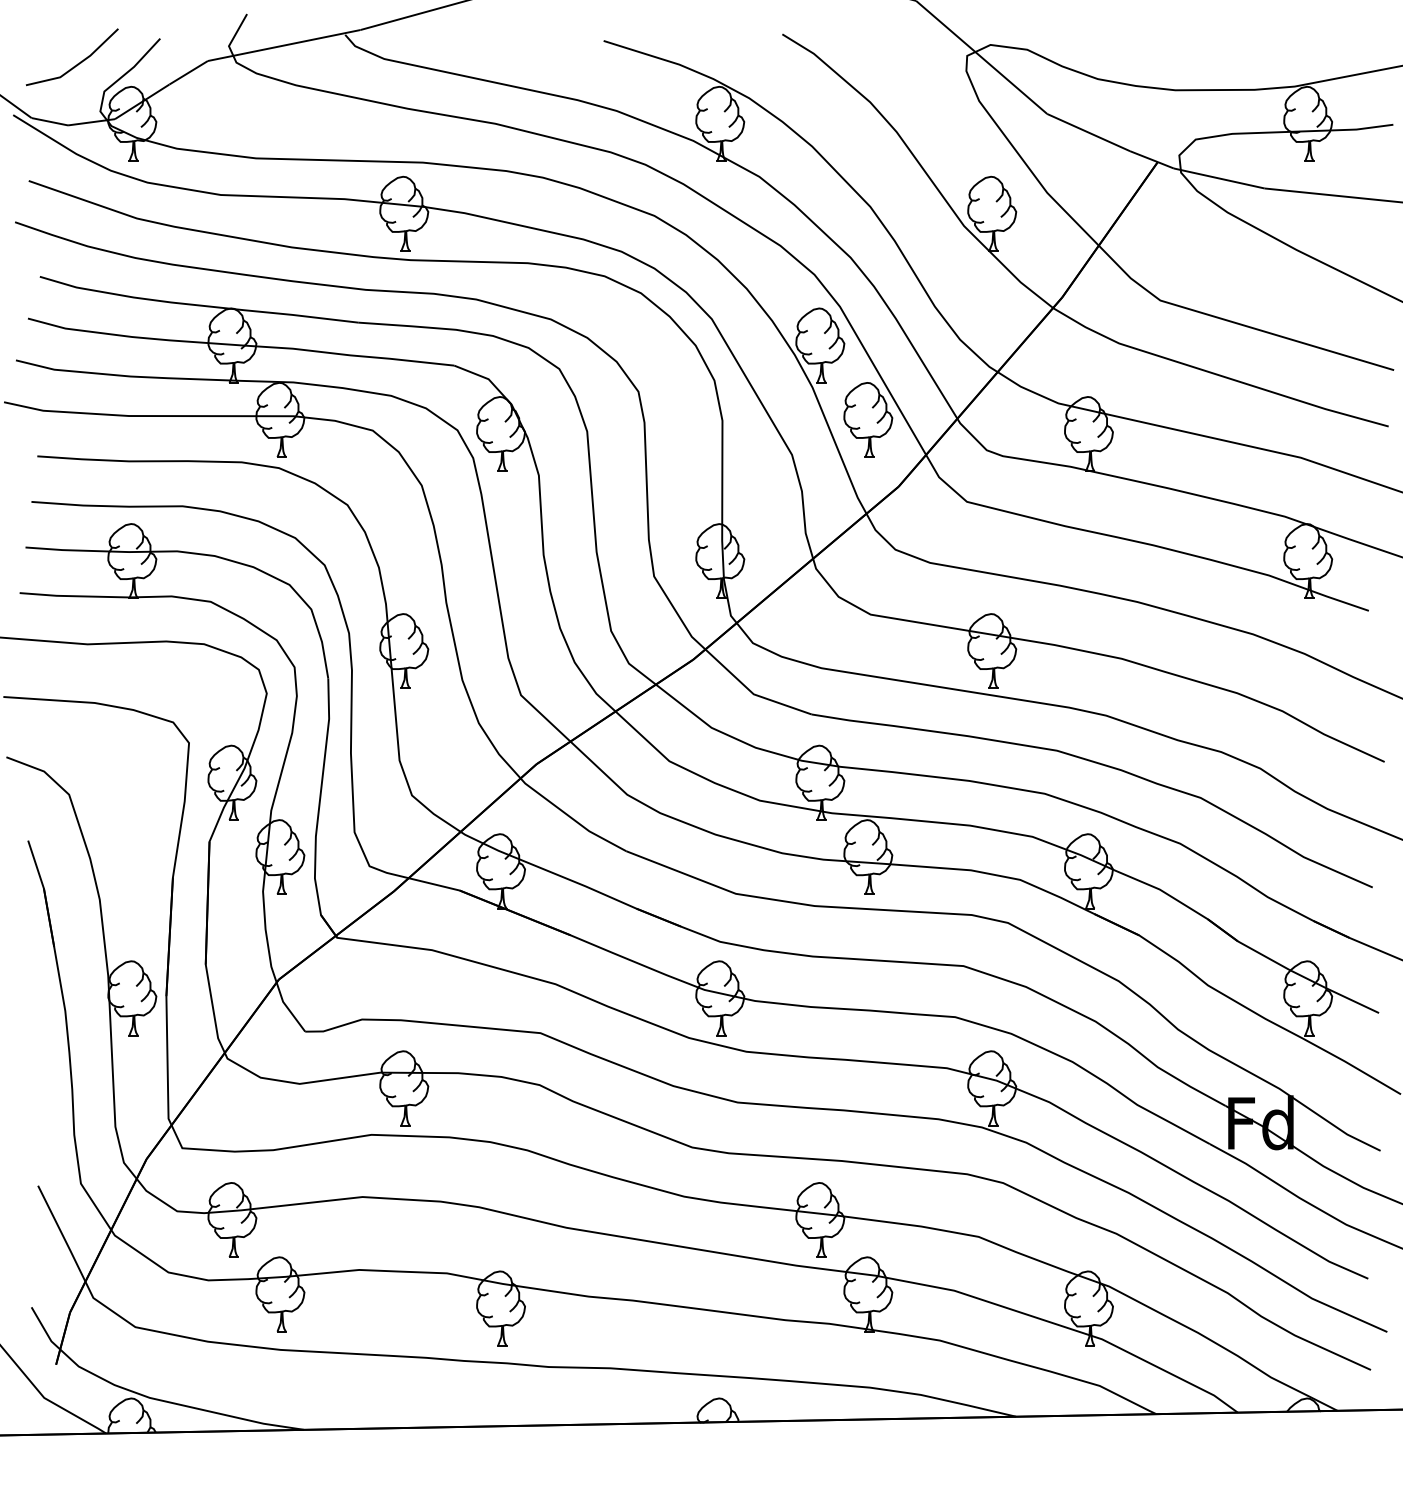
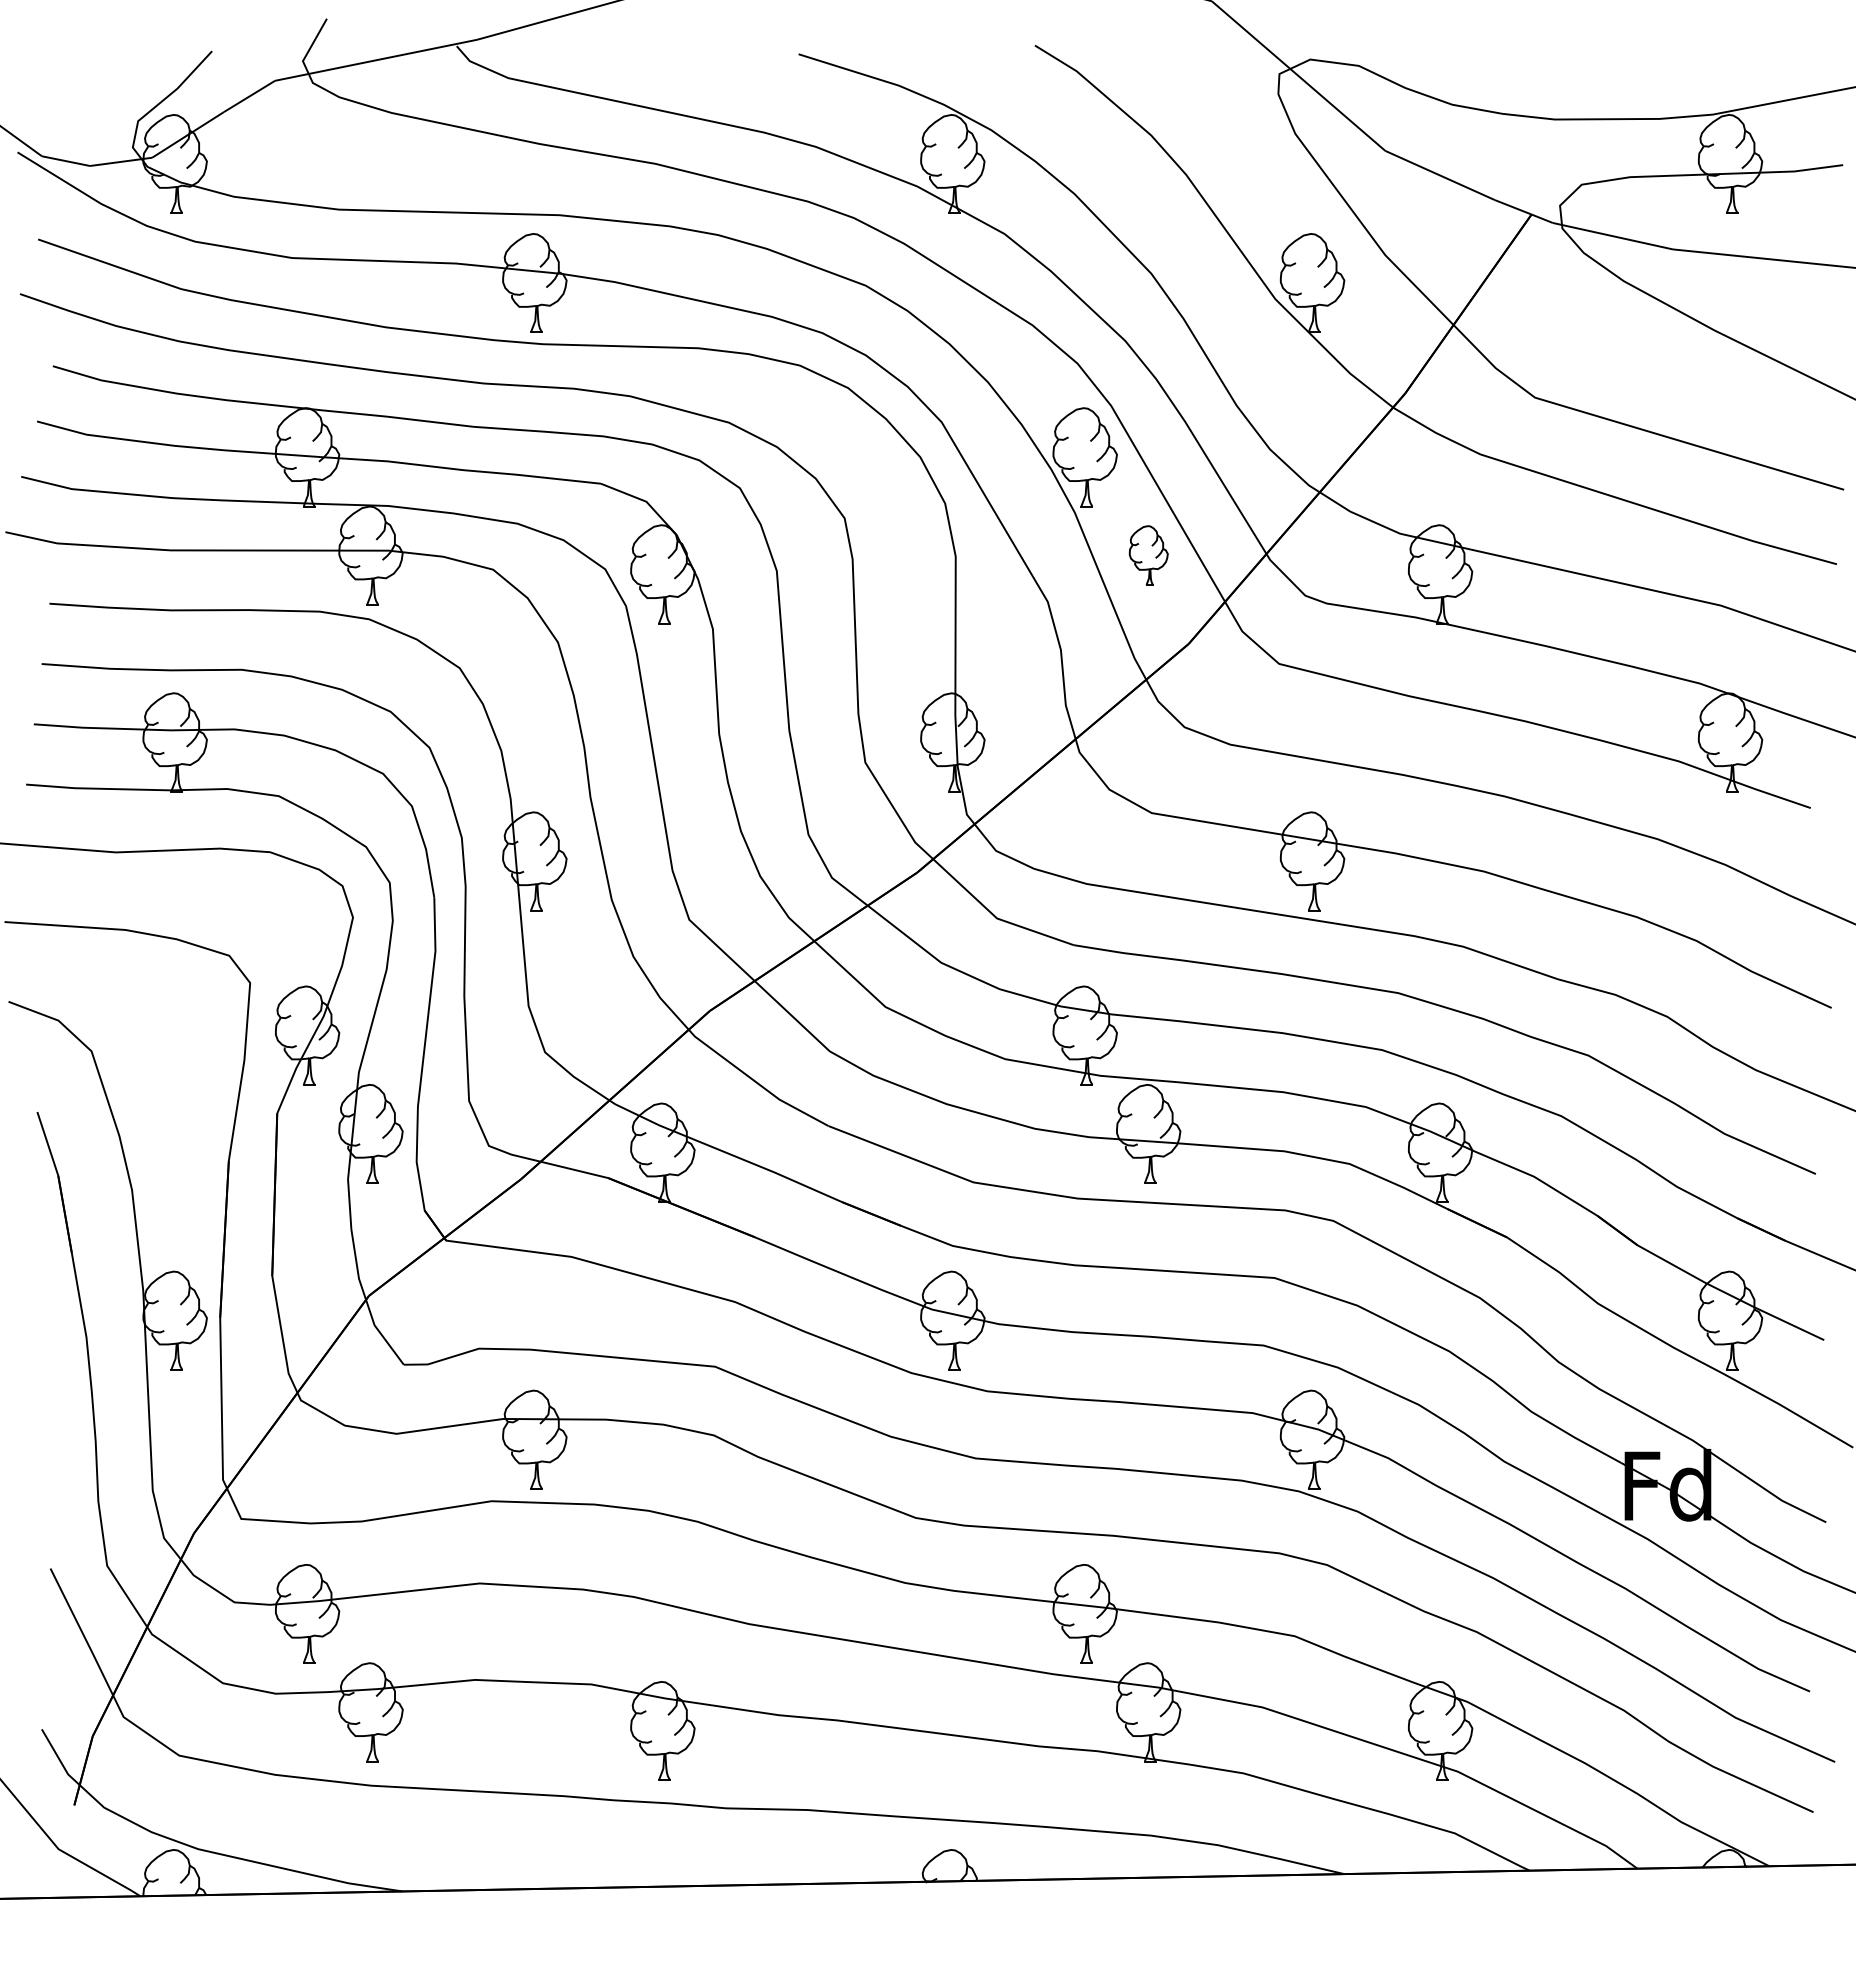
line: (77, 63) -> (102, 84), removed
part: (868, 419) -> (1148, 555), size x0.6

